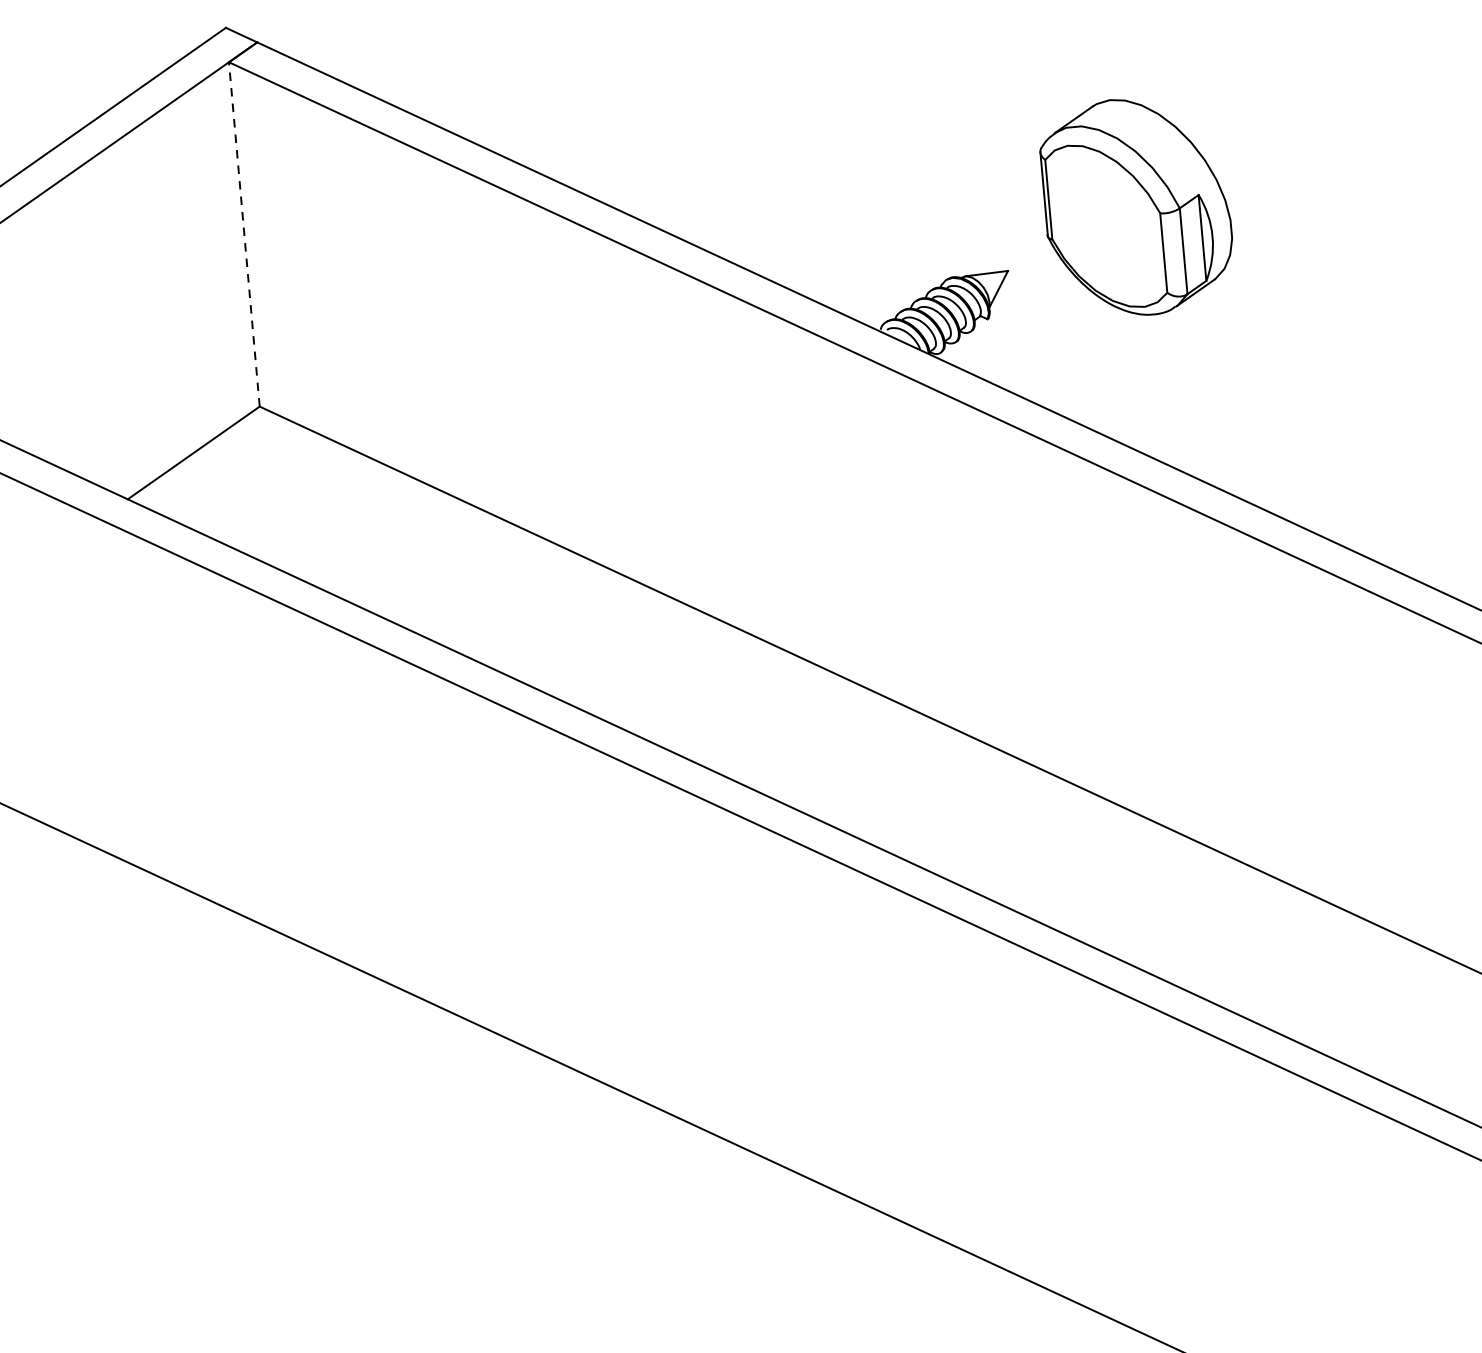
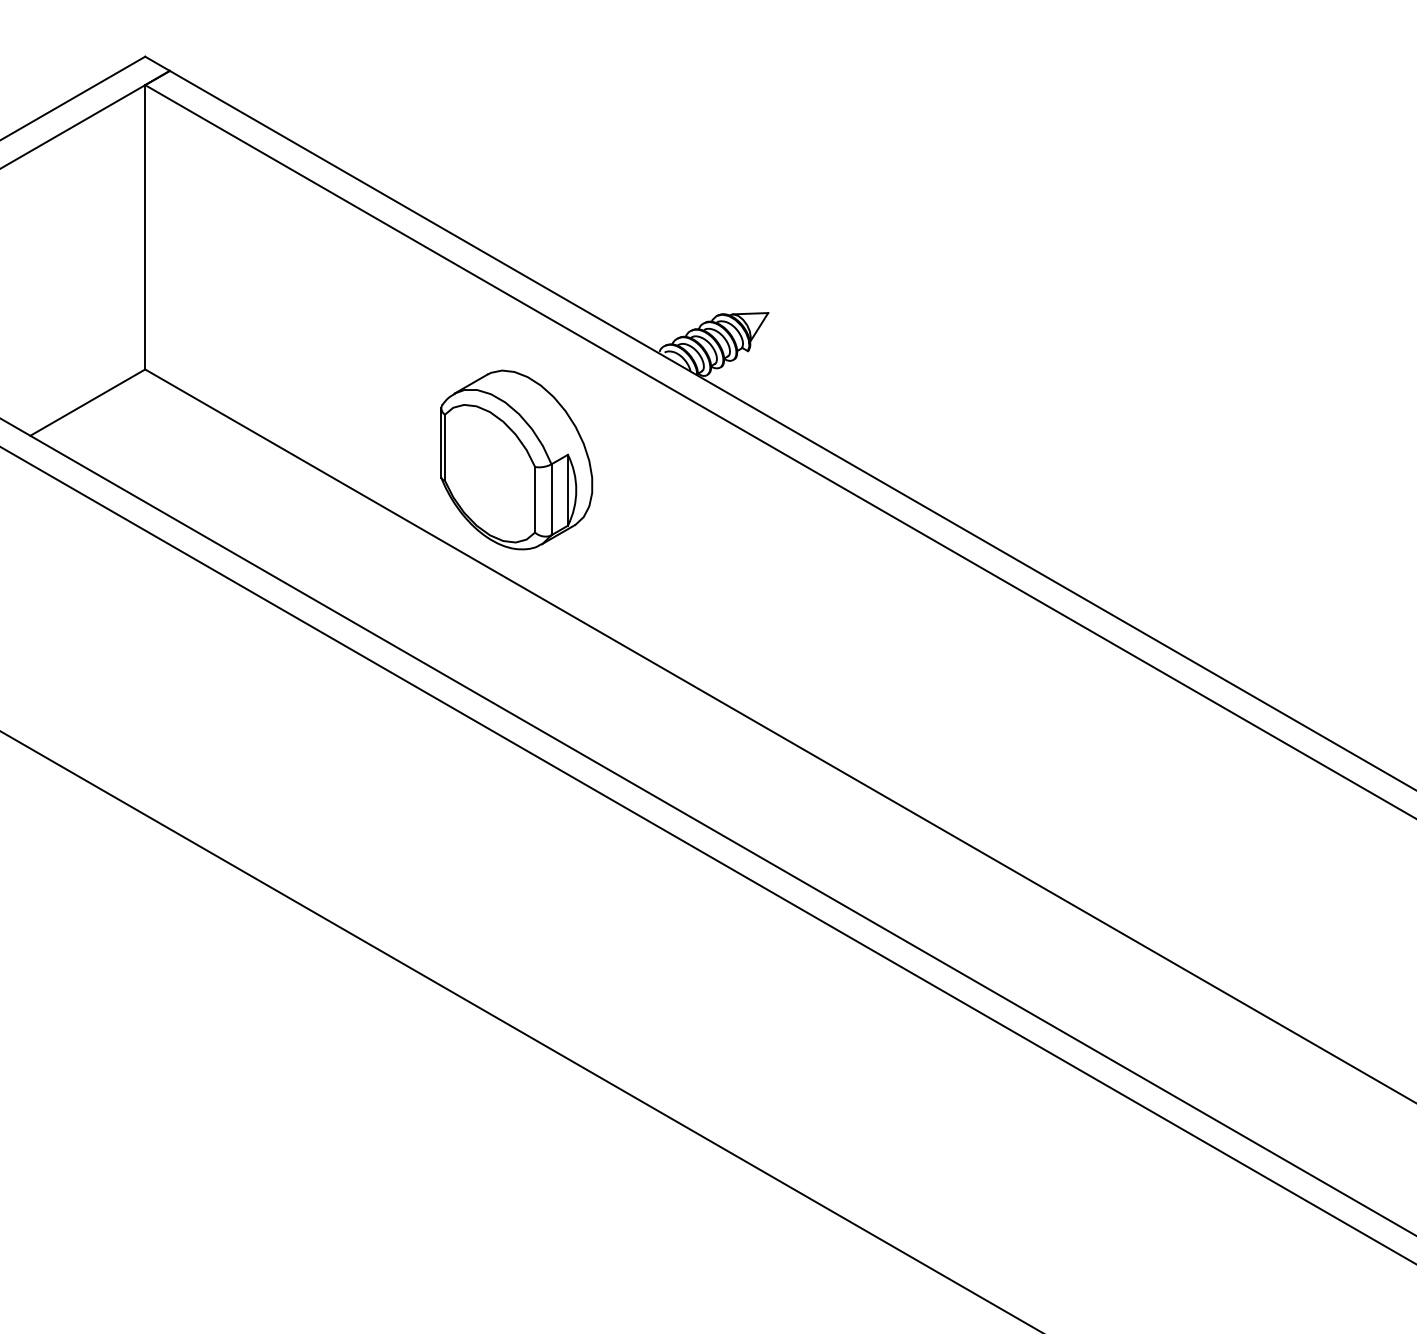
part: (1136, 206) -> (516, 459), moved
line: (244, 233) -> (145, 226), dashed -> solid

